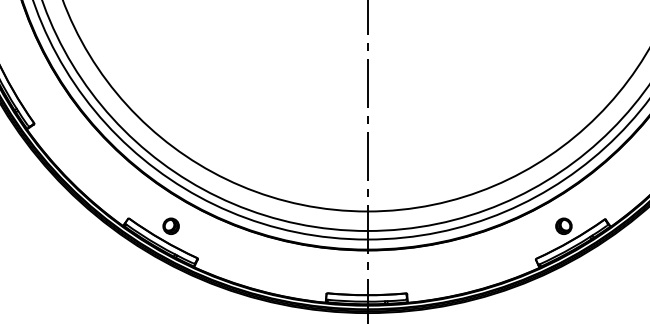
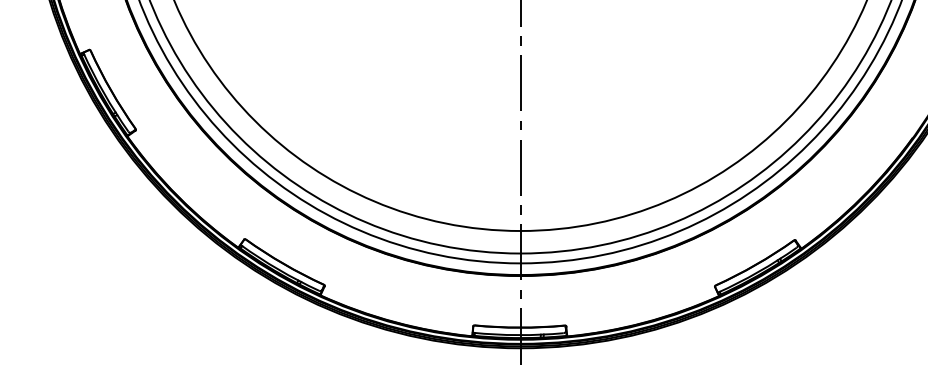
part: (170, 225) -> (293, 247), removed
part: (564, 225) -> (747, 247), removed

